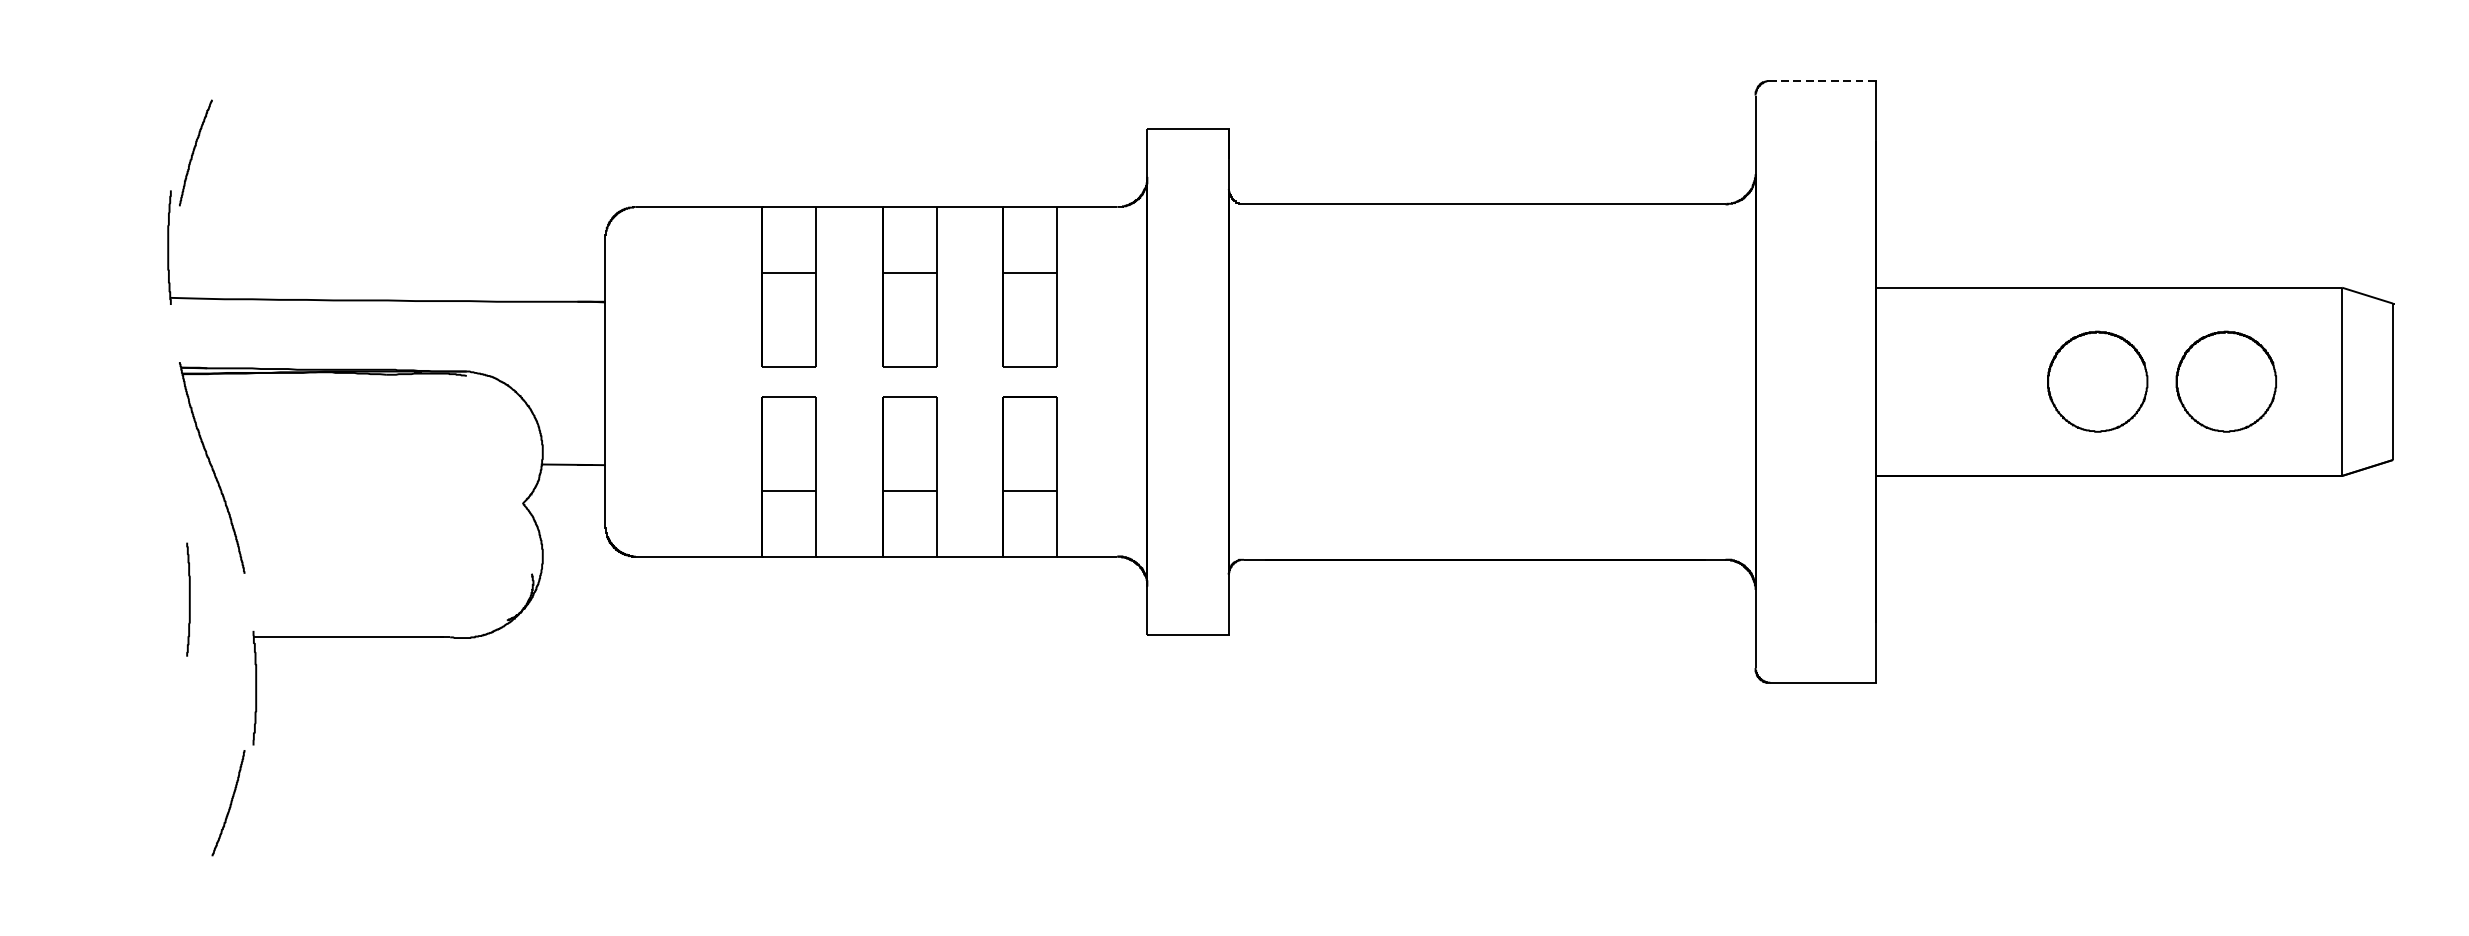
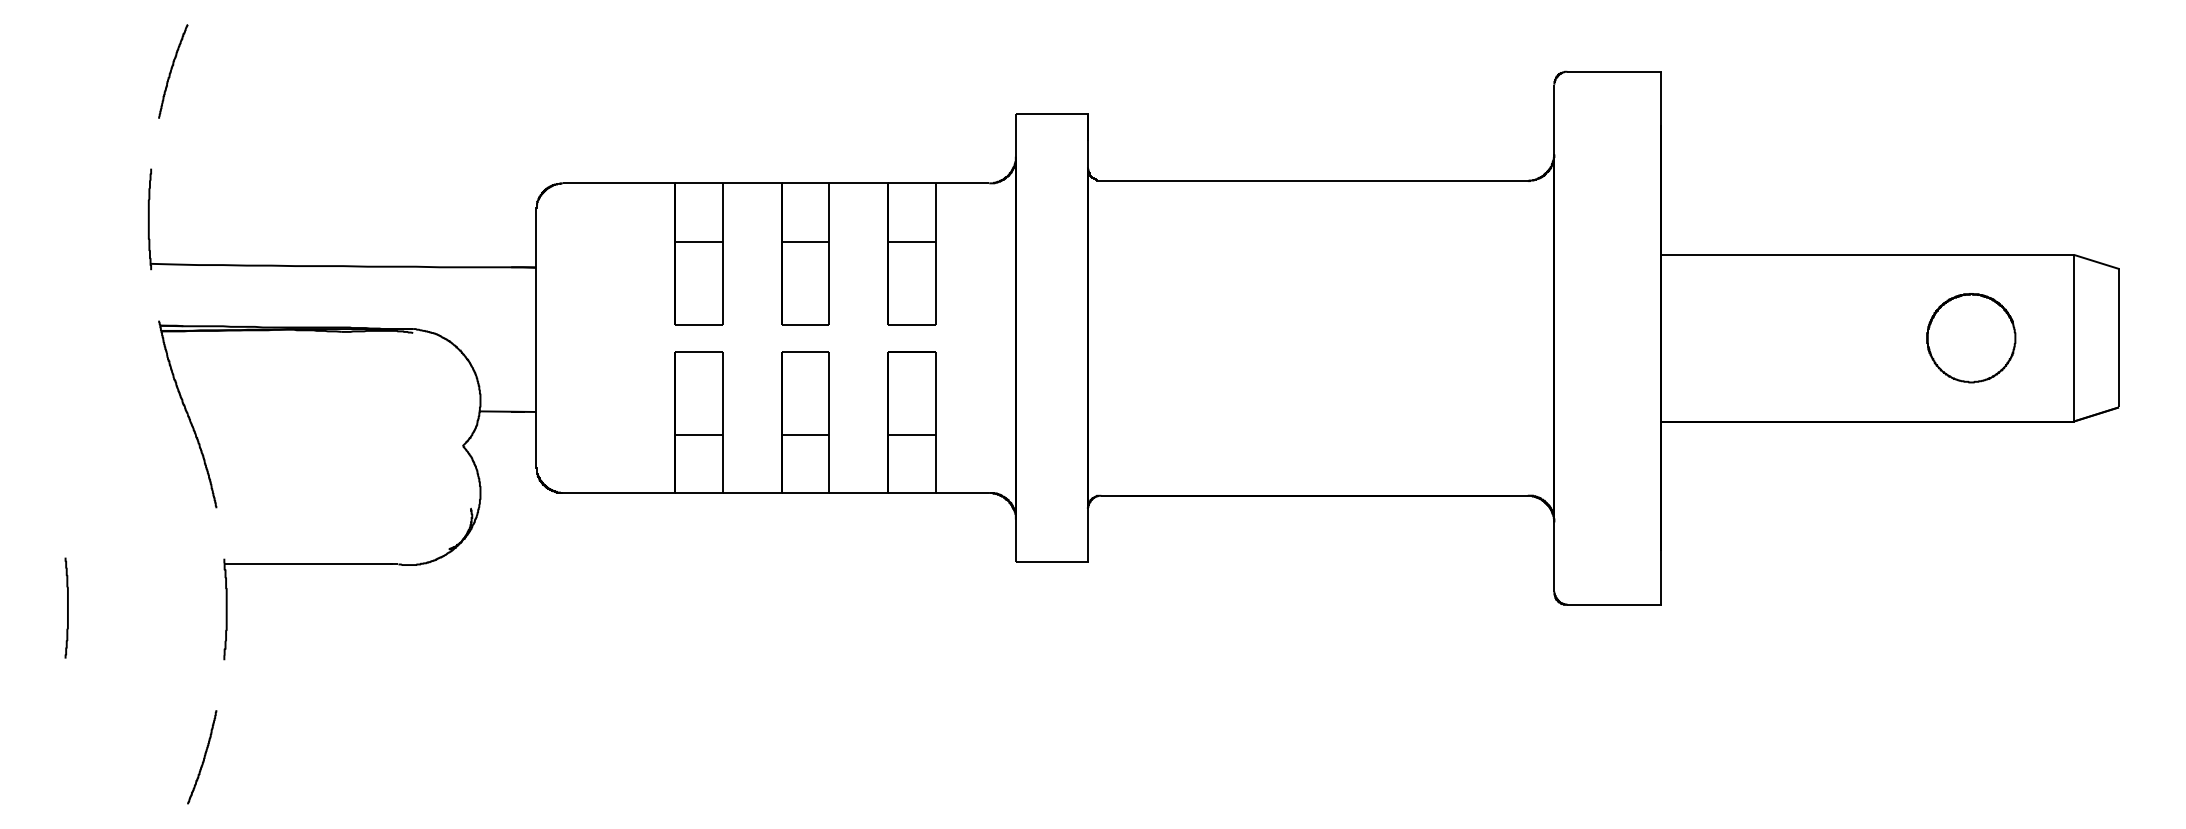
line: (1823, 80) -> (1614, 71), dashed -> solid
curve: (193, 152) -> (171, 71), moved
part: (2097, 382) -> (1857, 338), removed
curve: (189, 598) -> (67, 607), moved
curve: (229, 803) -> (203, 757), moved

